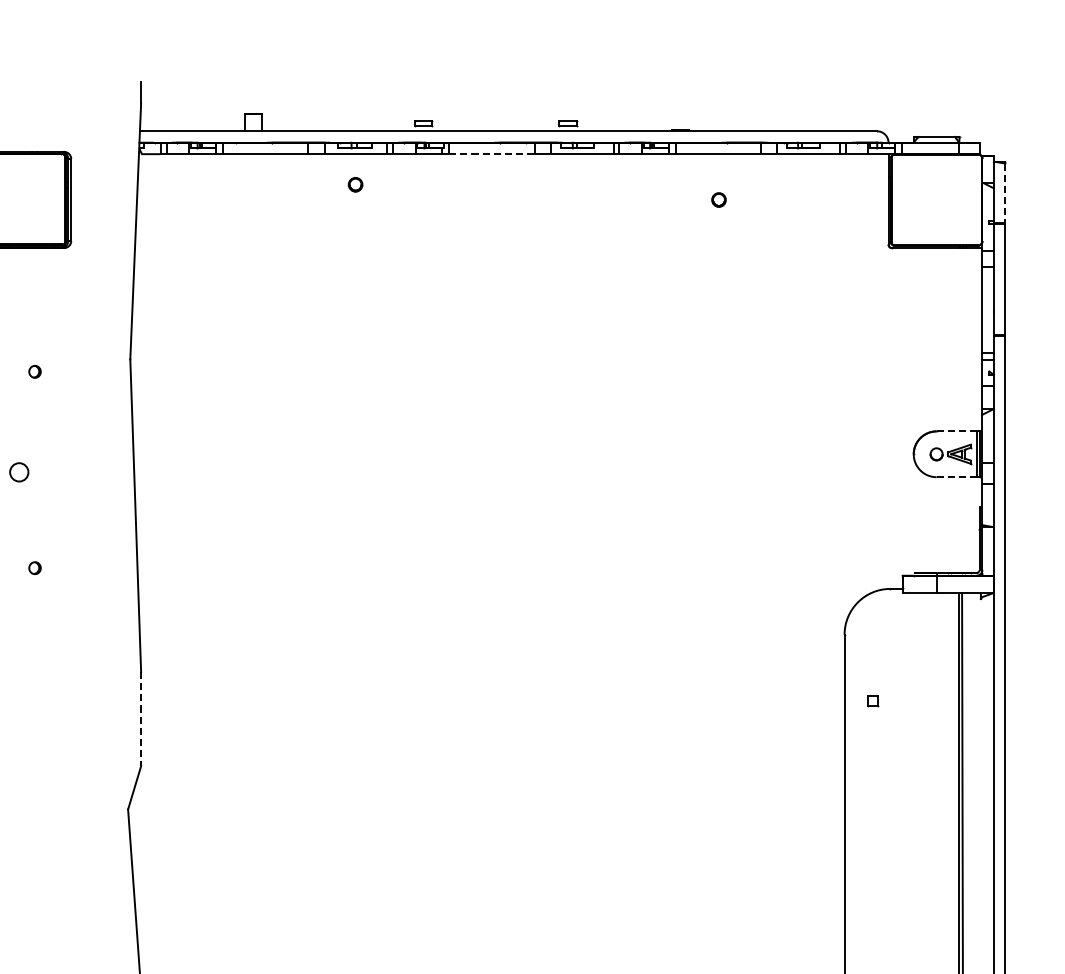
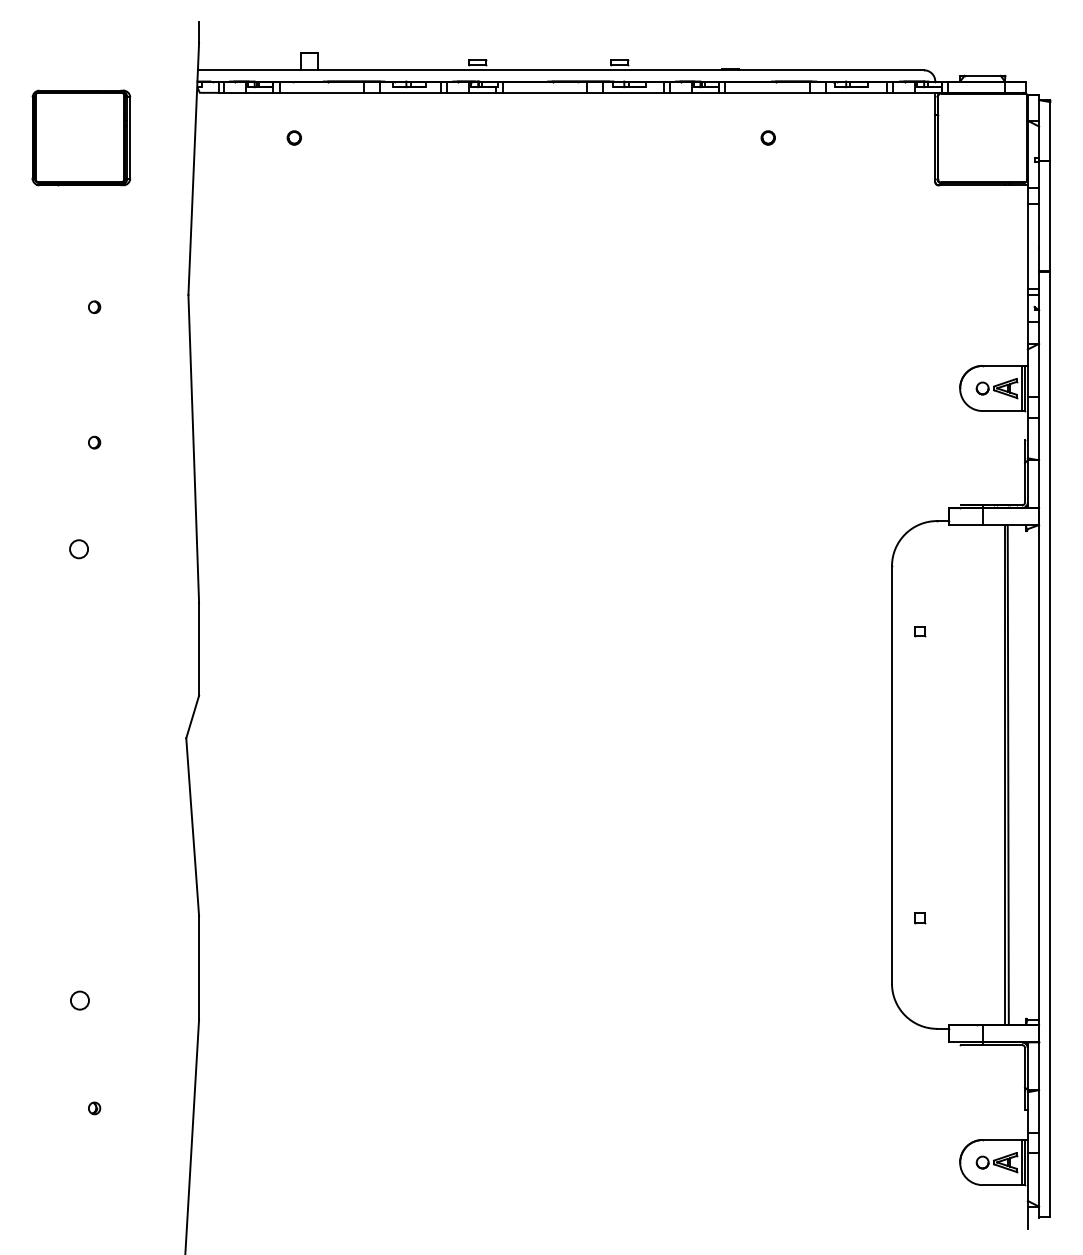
line: (492, 153) -> (545, 92), dashed -> solid
circle: (354, 184) -> (293, 137), moved
line: (1005, 193) -> (1050, 131), dashed -> solid
line: (956, 430) -> (1002, 365), dashed -> solid
circle: (18, 472) -> (78, 549), moved
line: (956, 477) -> (1002, 411), dashed -> solid
part: (34, 568) -> (94, 442), moved
line: (141, 719) -> (199, 649), dashed -> solid

